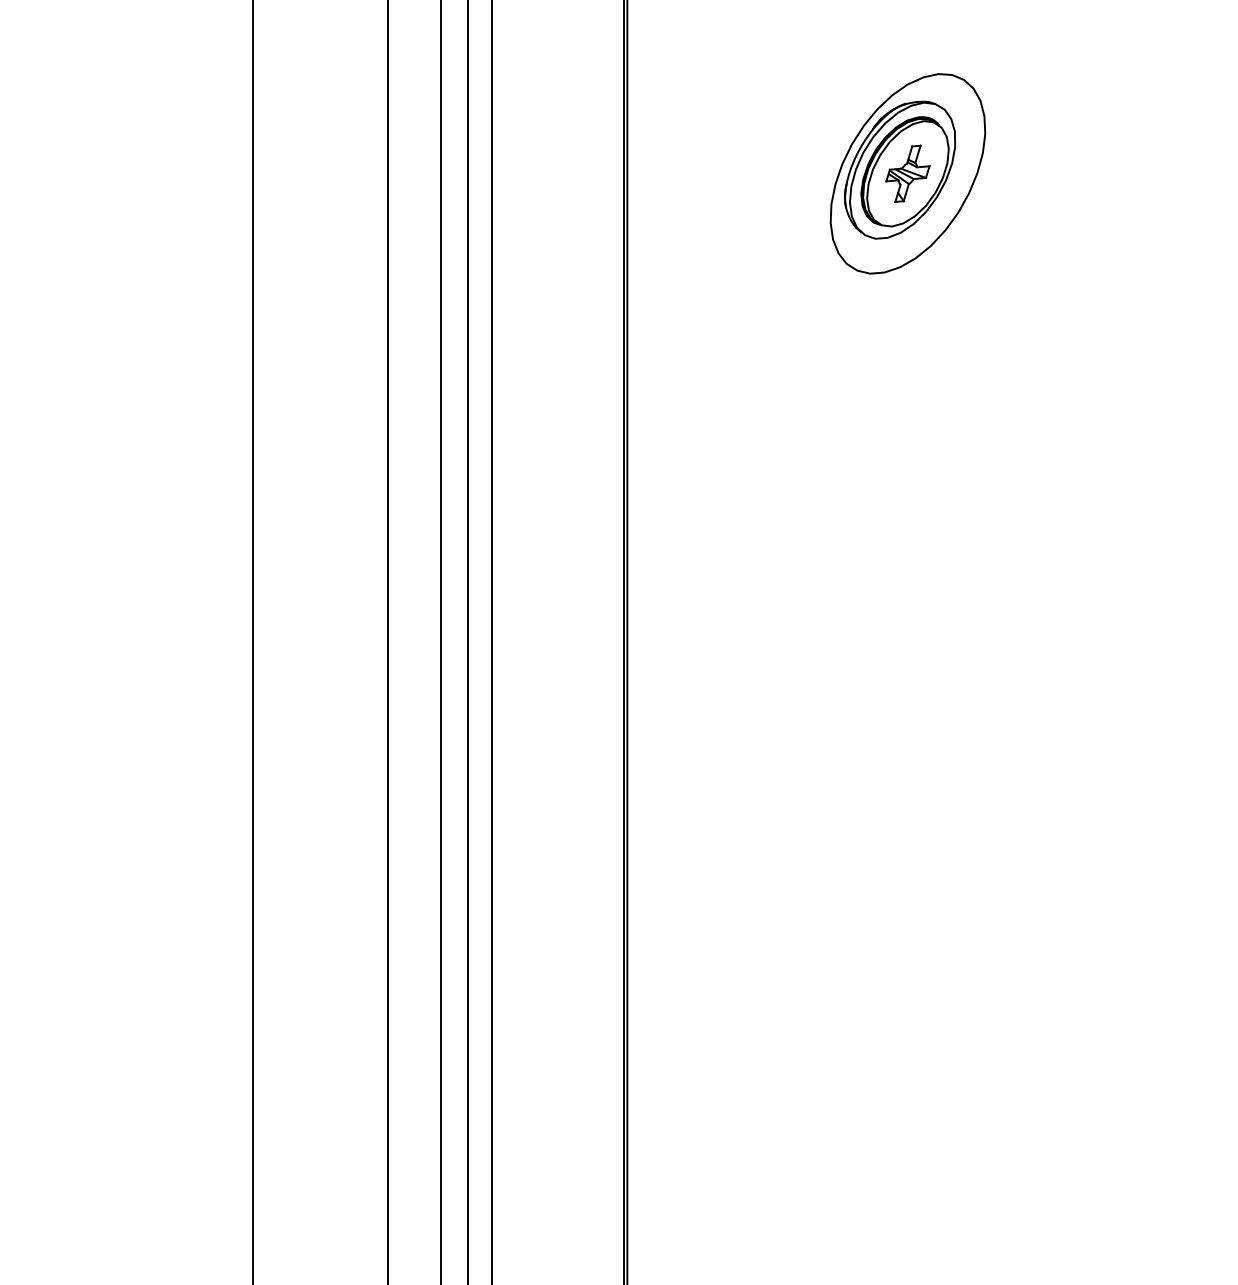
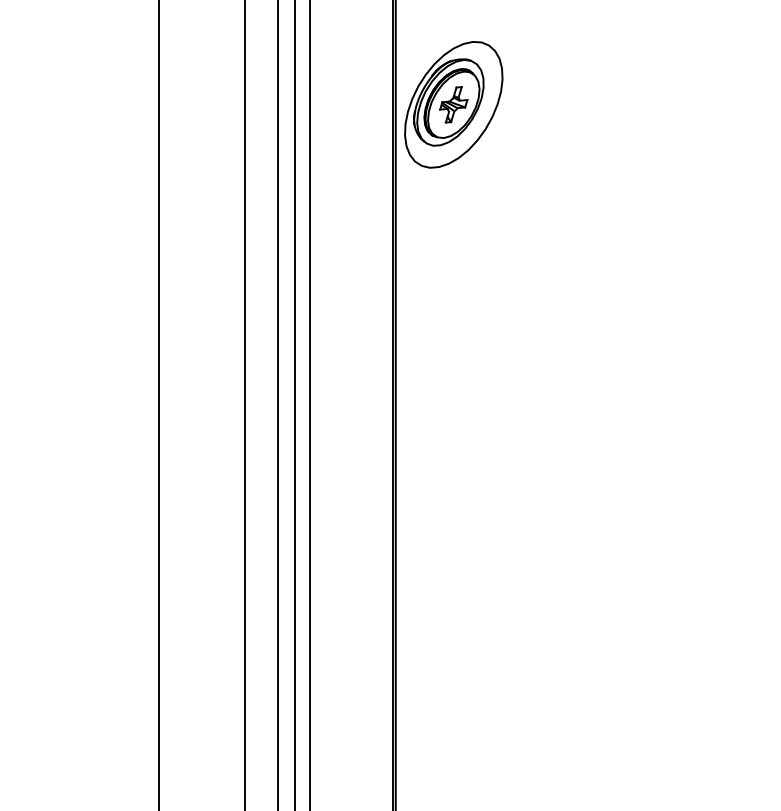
part: (907, 173) -> (453, 104), moved

